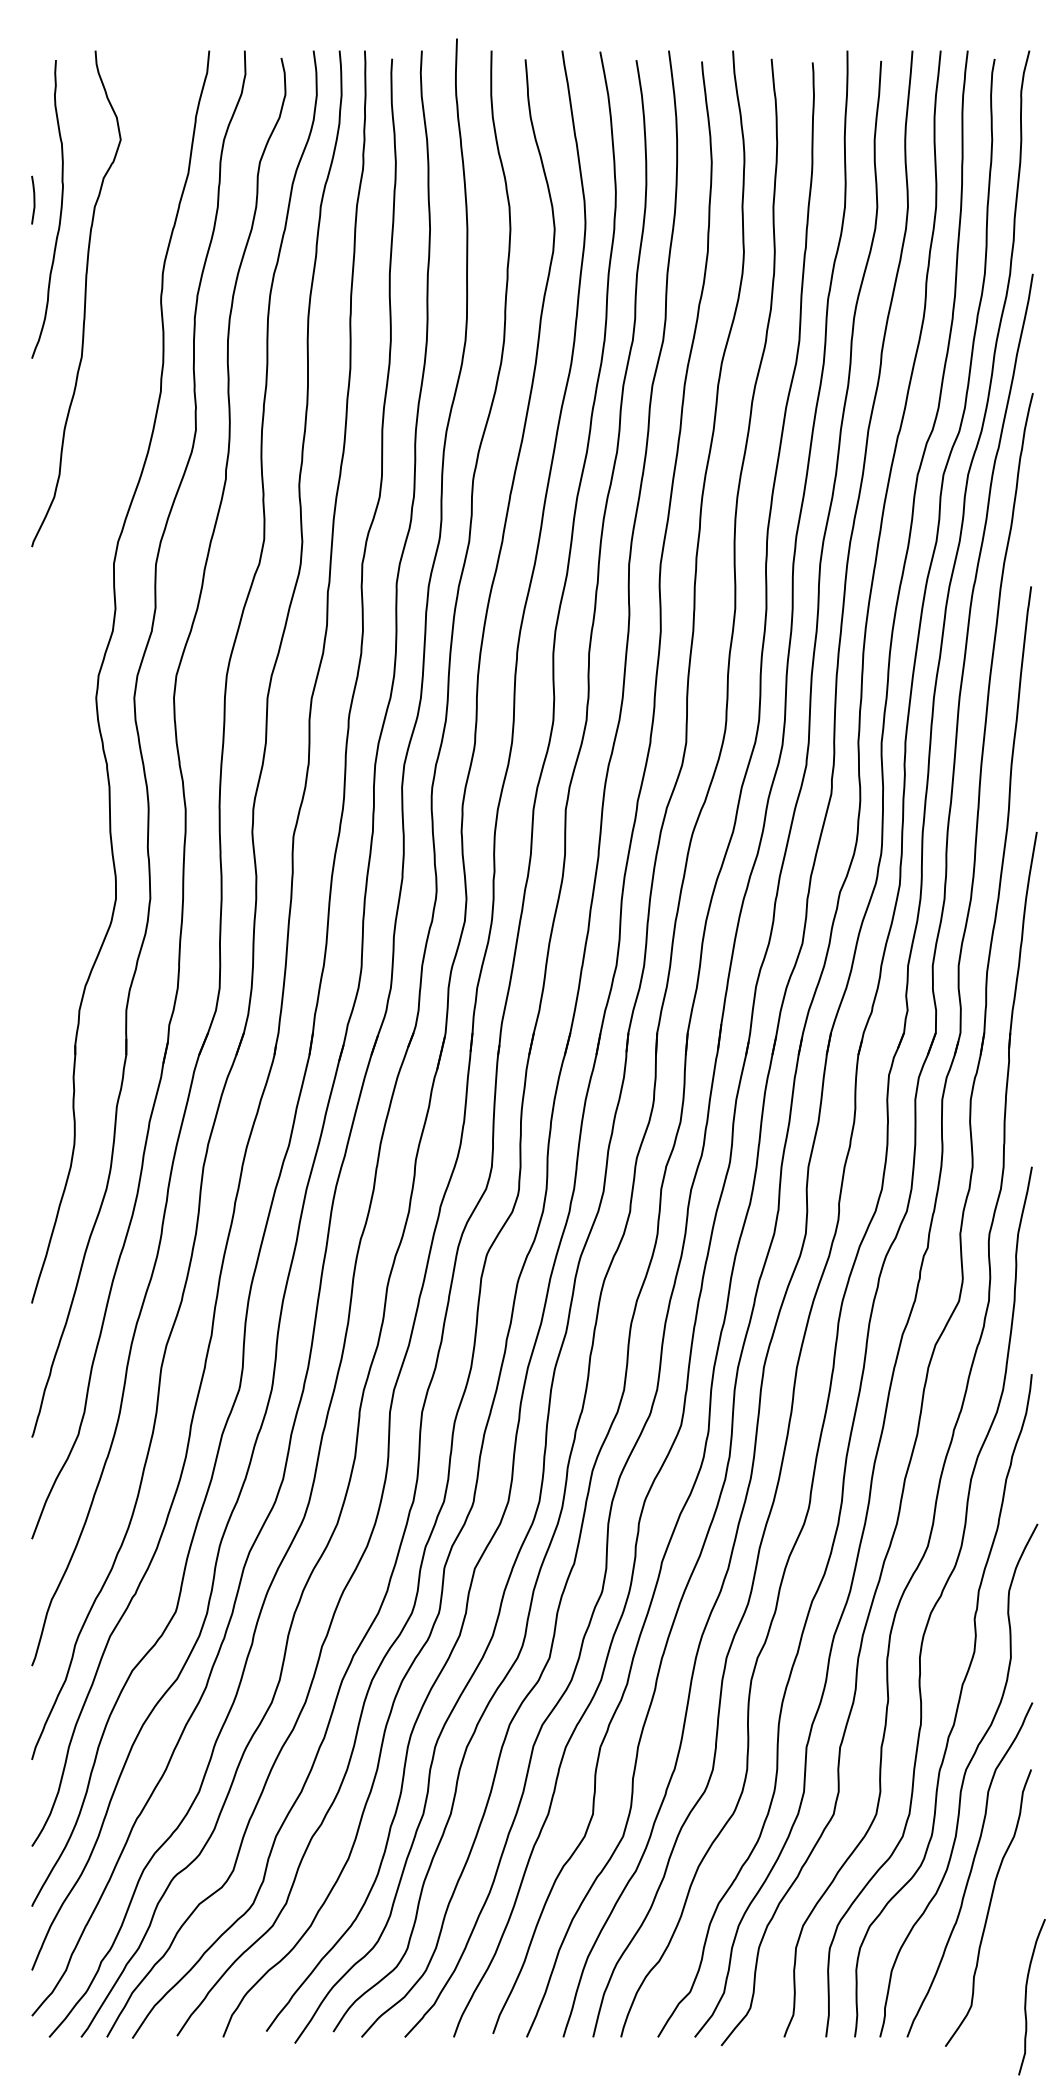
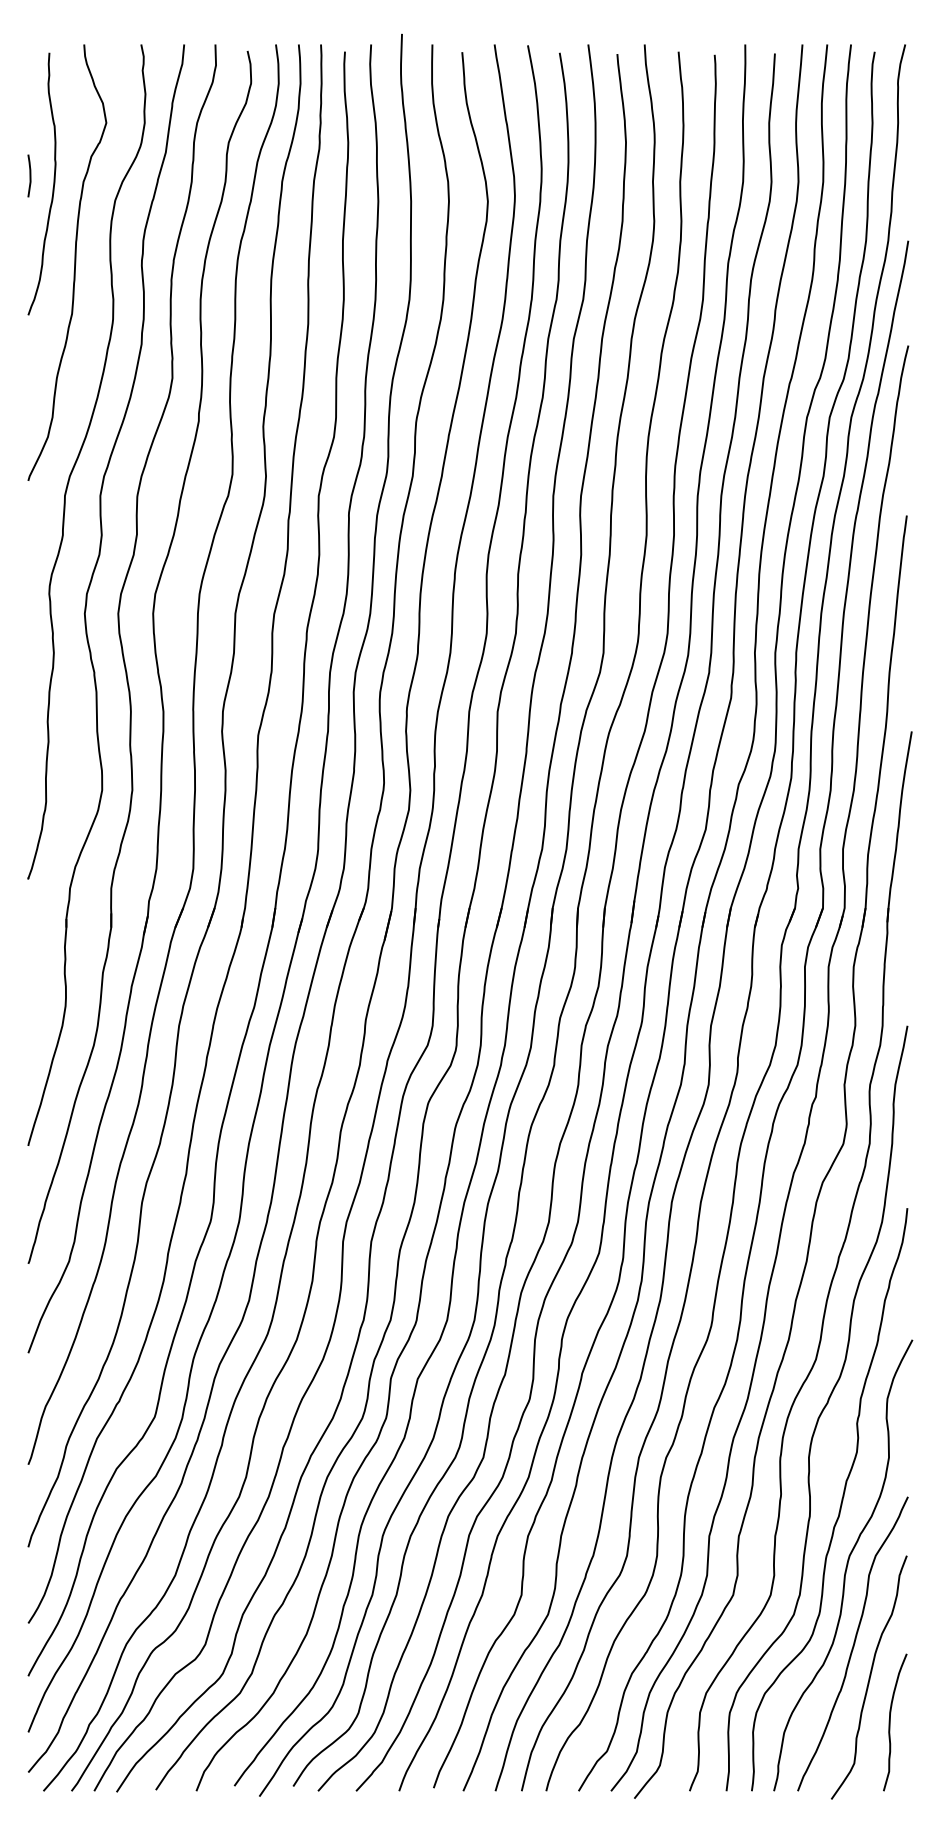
part: (89, 520) -> (78, 457), added
curve: (1026, 1997) -> (890, 1722), moved

